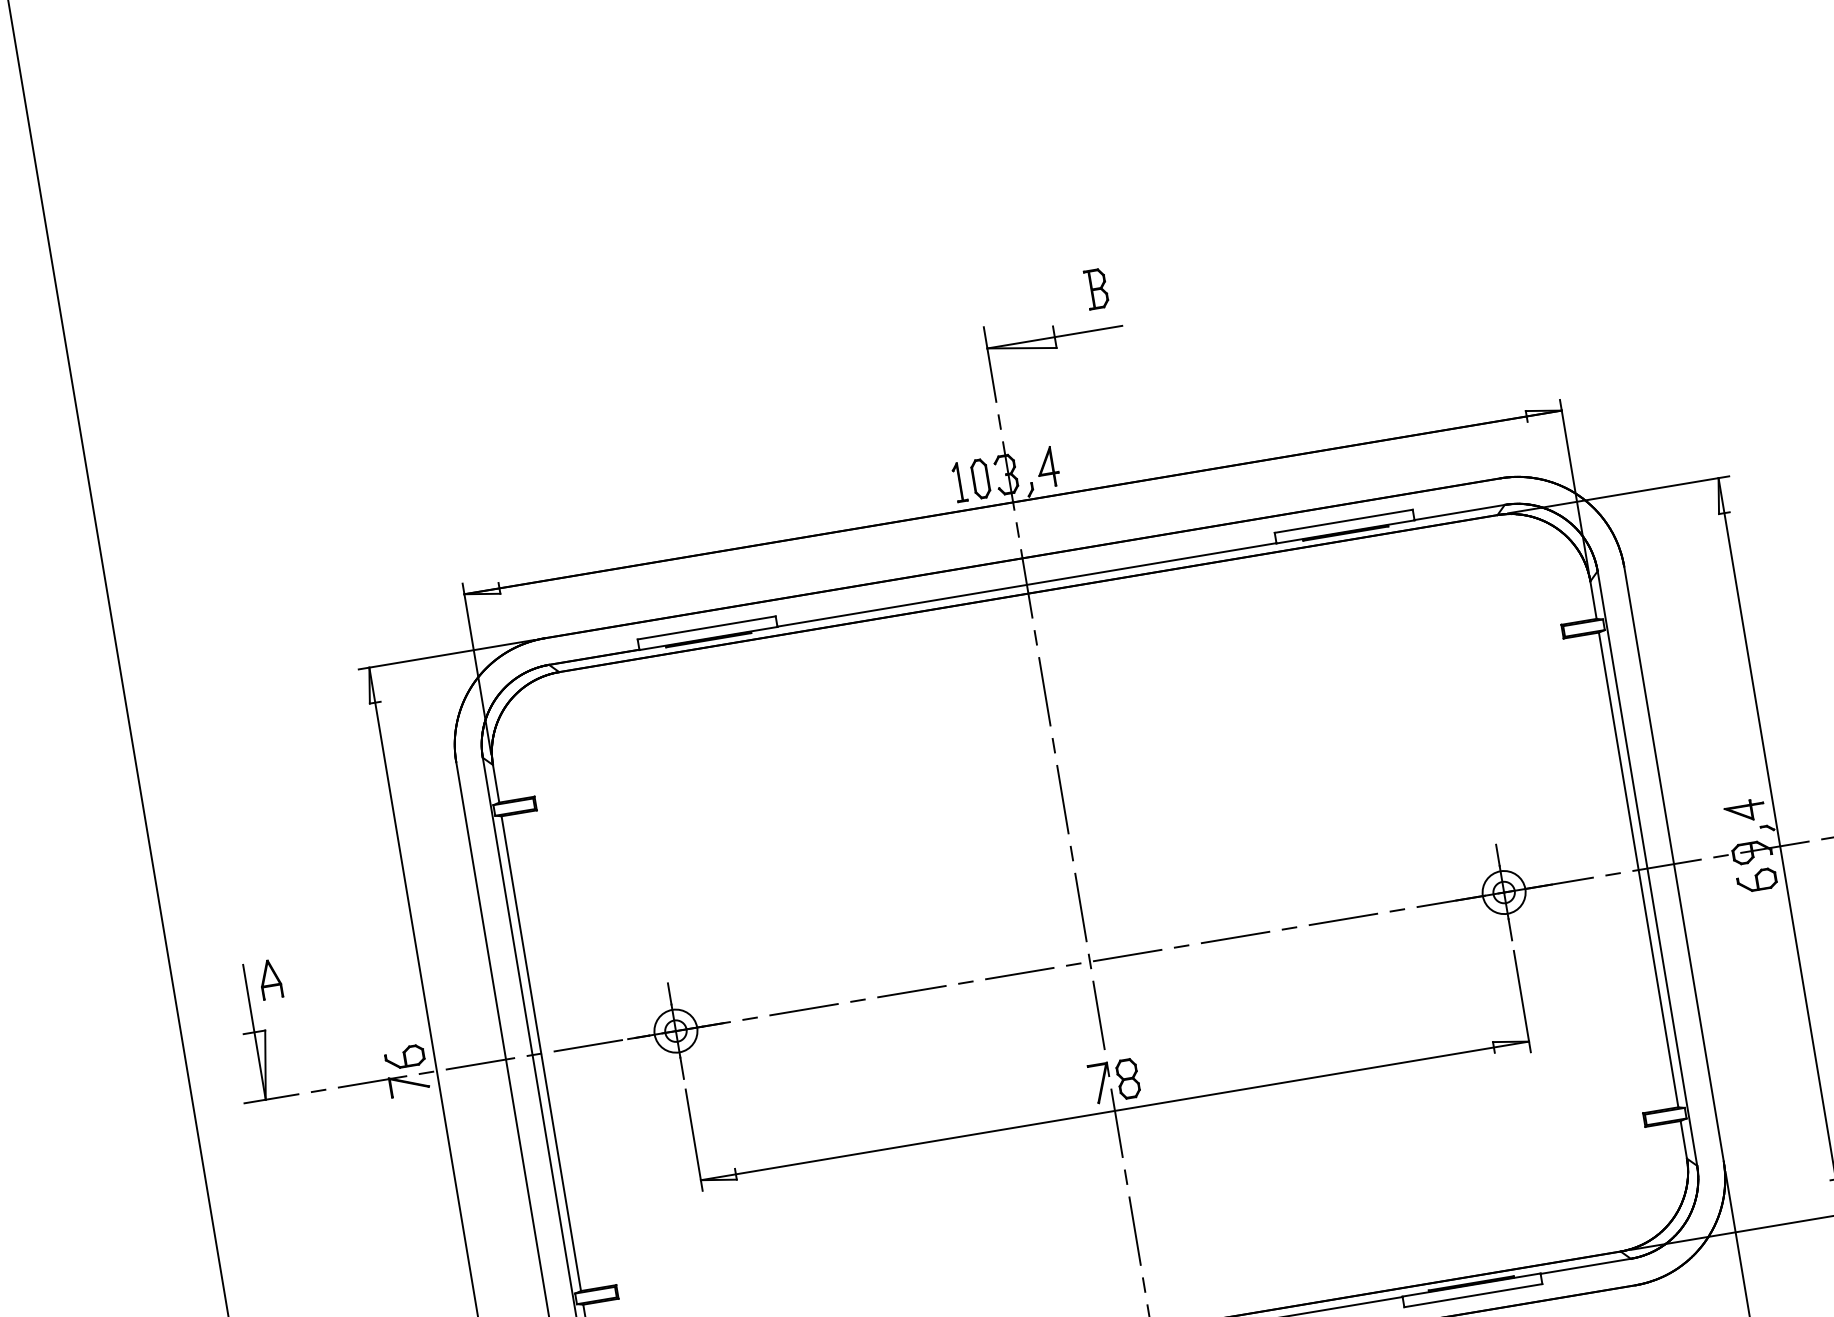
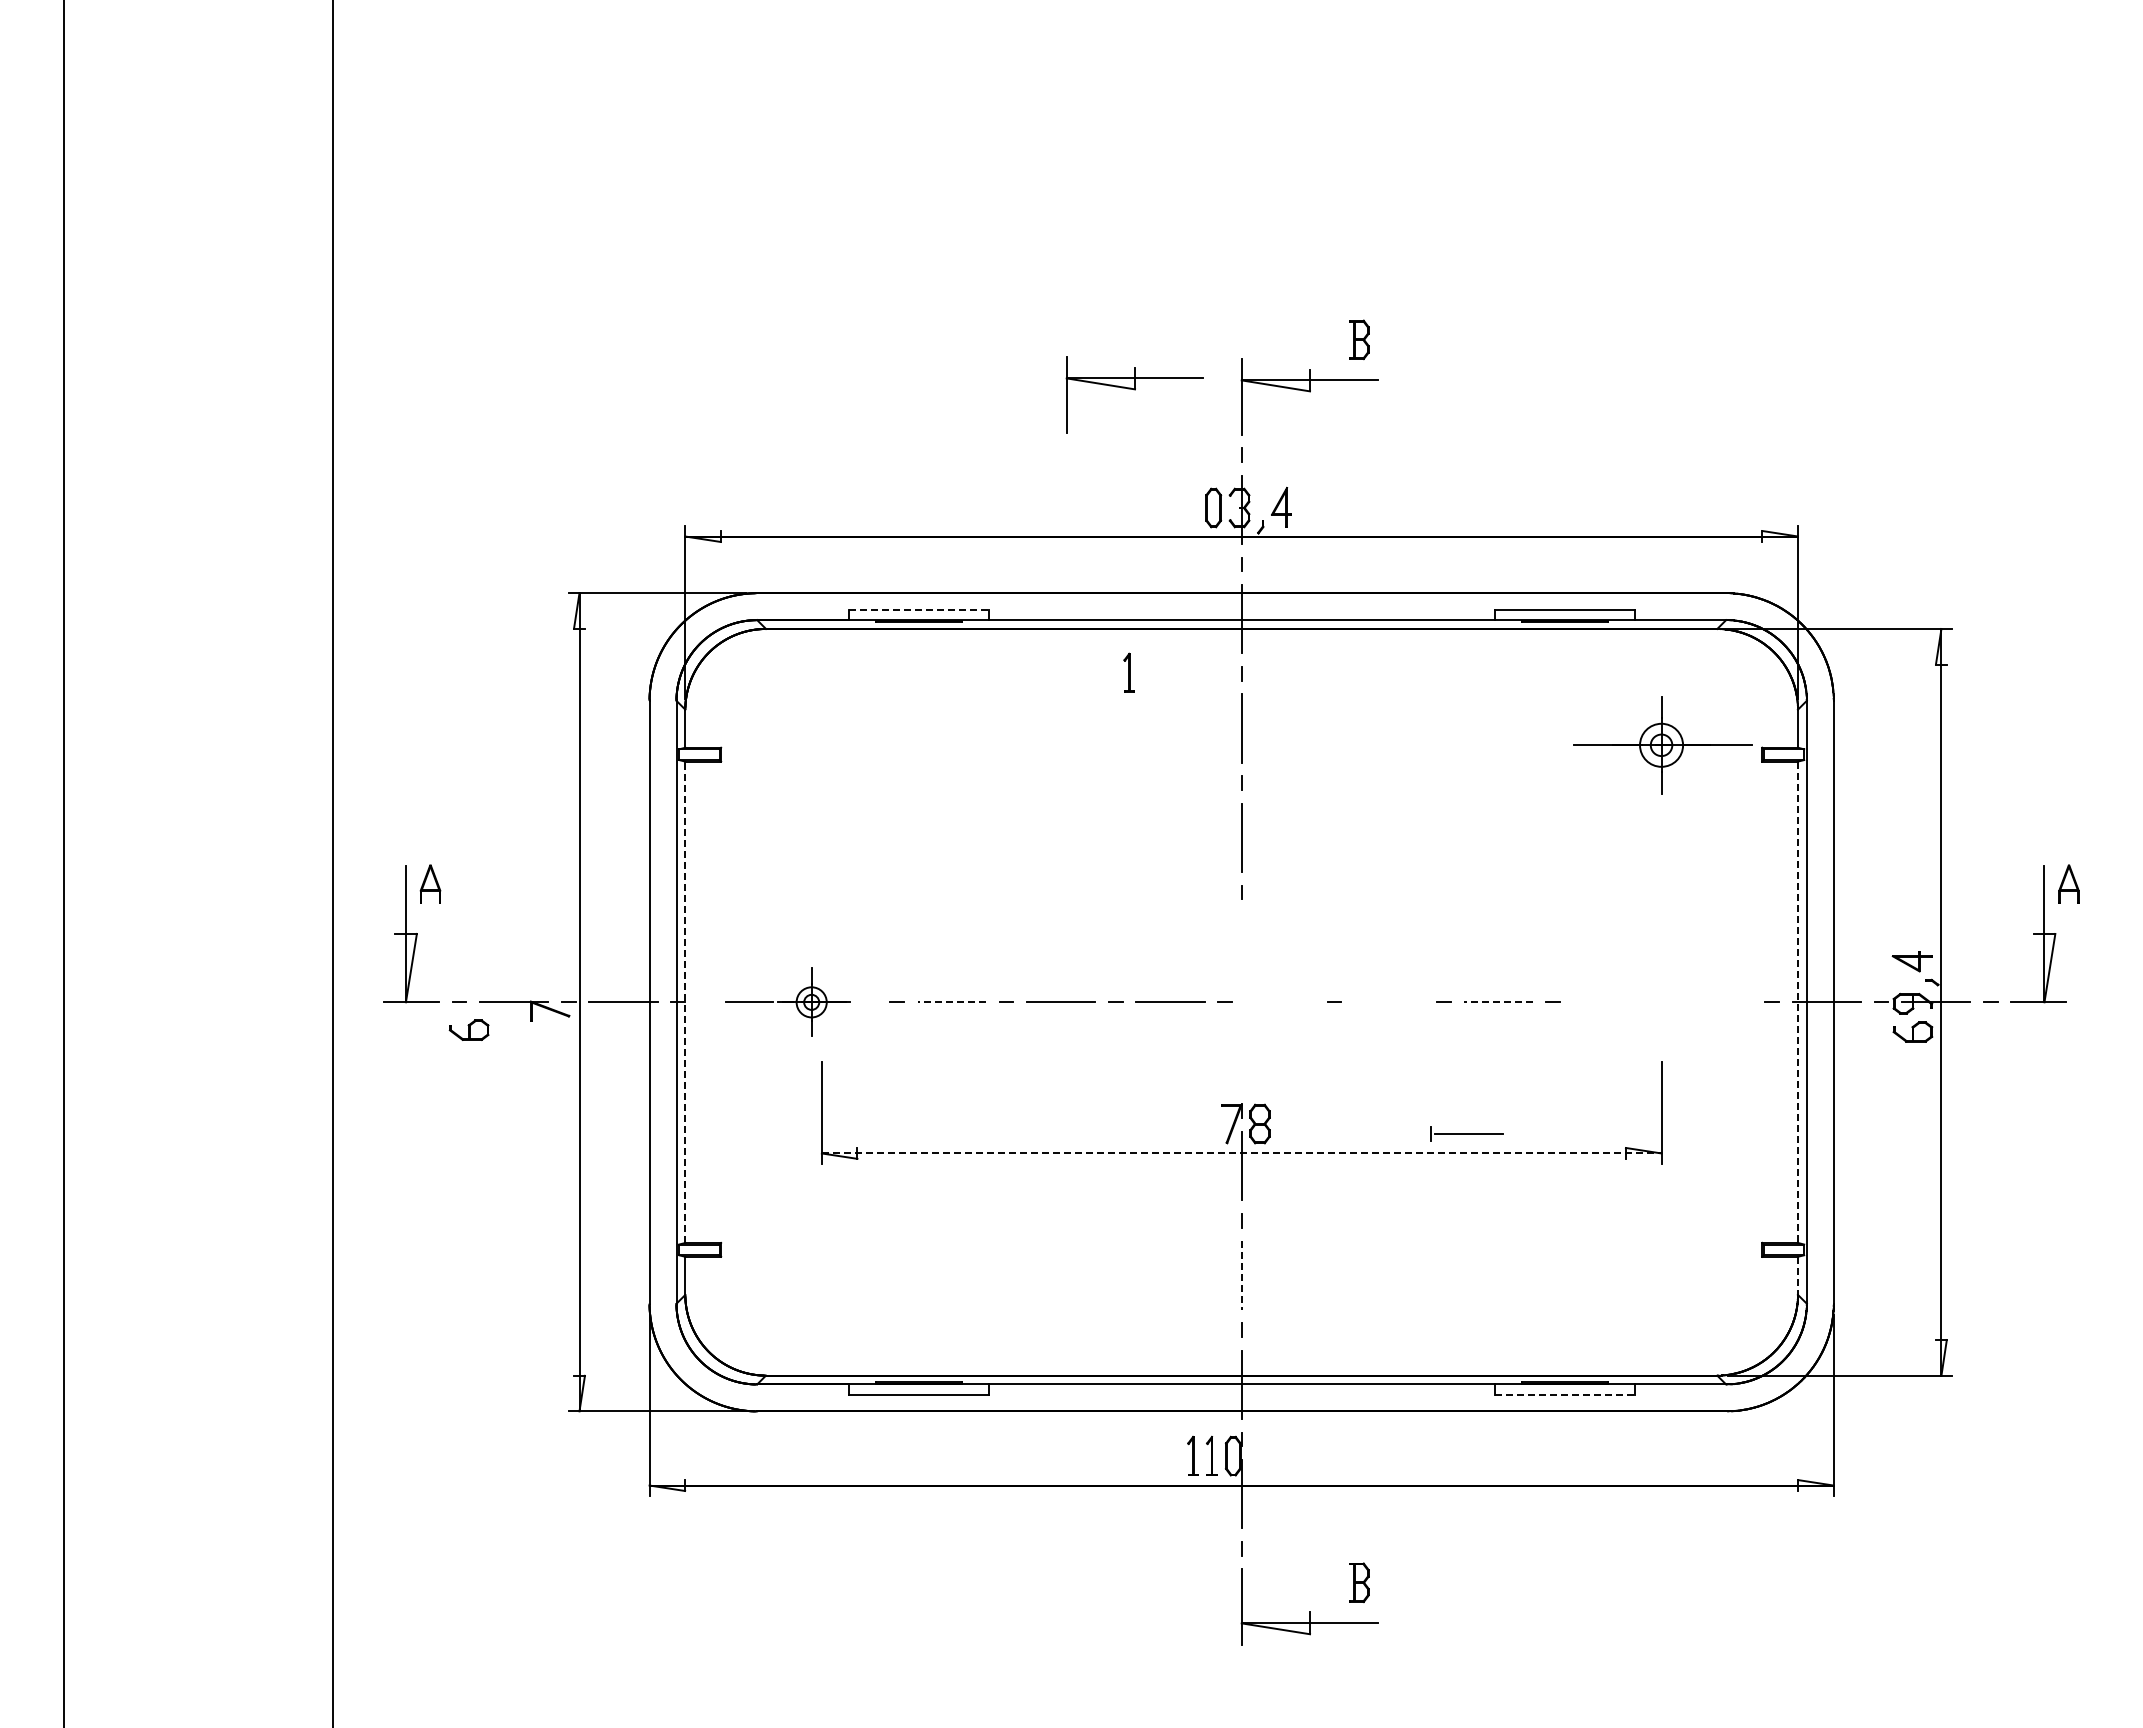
part: (883, 380) -> (1134, 394), added
part: (958, 482) -> (1128, 672), moved
line: (706, 627) -> (918, 609), solid -> dashed
line: (1638, 870) -> (1797, 1002), solid -> dashed
part: (1505, 892) -> (1662, 745), moved
line: (1080, 907) -> (1241, 947), removed
line: (1343, 919) -> (1498, 1002), solid -> dashed
line: (1235, 937) -> (1389, 1002), removed
part: (1125, 955) -> (1466, 1133), moved
line: (803, 1009) -> (951, 1002), solid -> dashed
line: (1098, 1015) -> (1241, 1056), removed
part: (642, 1036) -> (787, 1002), size x0.7
line: (541, 1053) -> (685, 1002), solid -> dashed
part: (404, 1056) -> (468, 1029), moved
line: (1114, 1110) -> (1241, 1153), solid -> dashed
line: (1683, 1140) -> (1797, 1276), solid -> dashed
line: (1134, 1231) -> (1241, 1275), solid -> dashed
line: (1473, 1295) -> (1564, 1394), solid -> dashed

